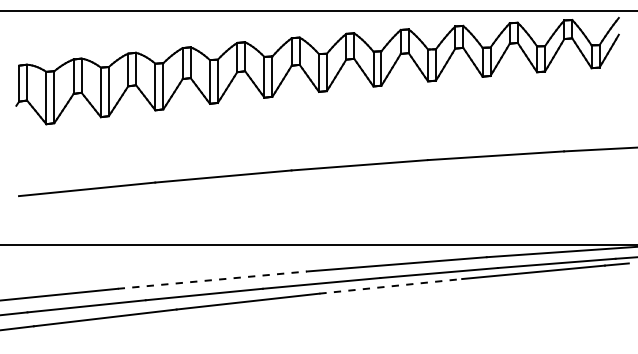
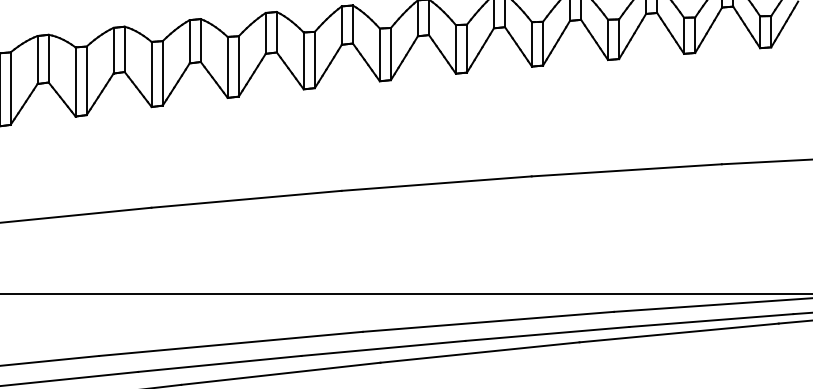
line: (212, 280) -> (231, 344), dashed -> solid
line: (390, 286) -> (479, 352), dashed -> solid

